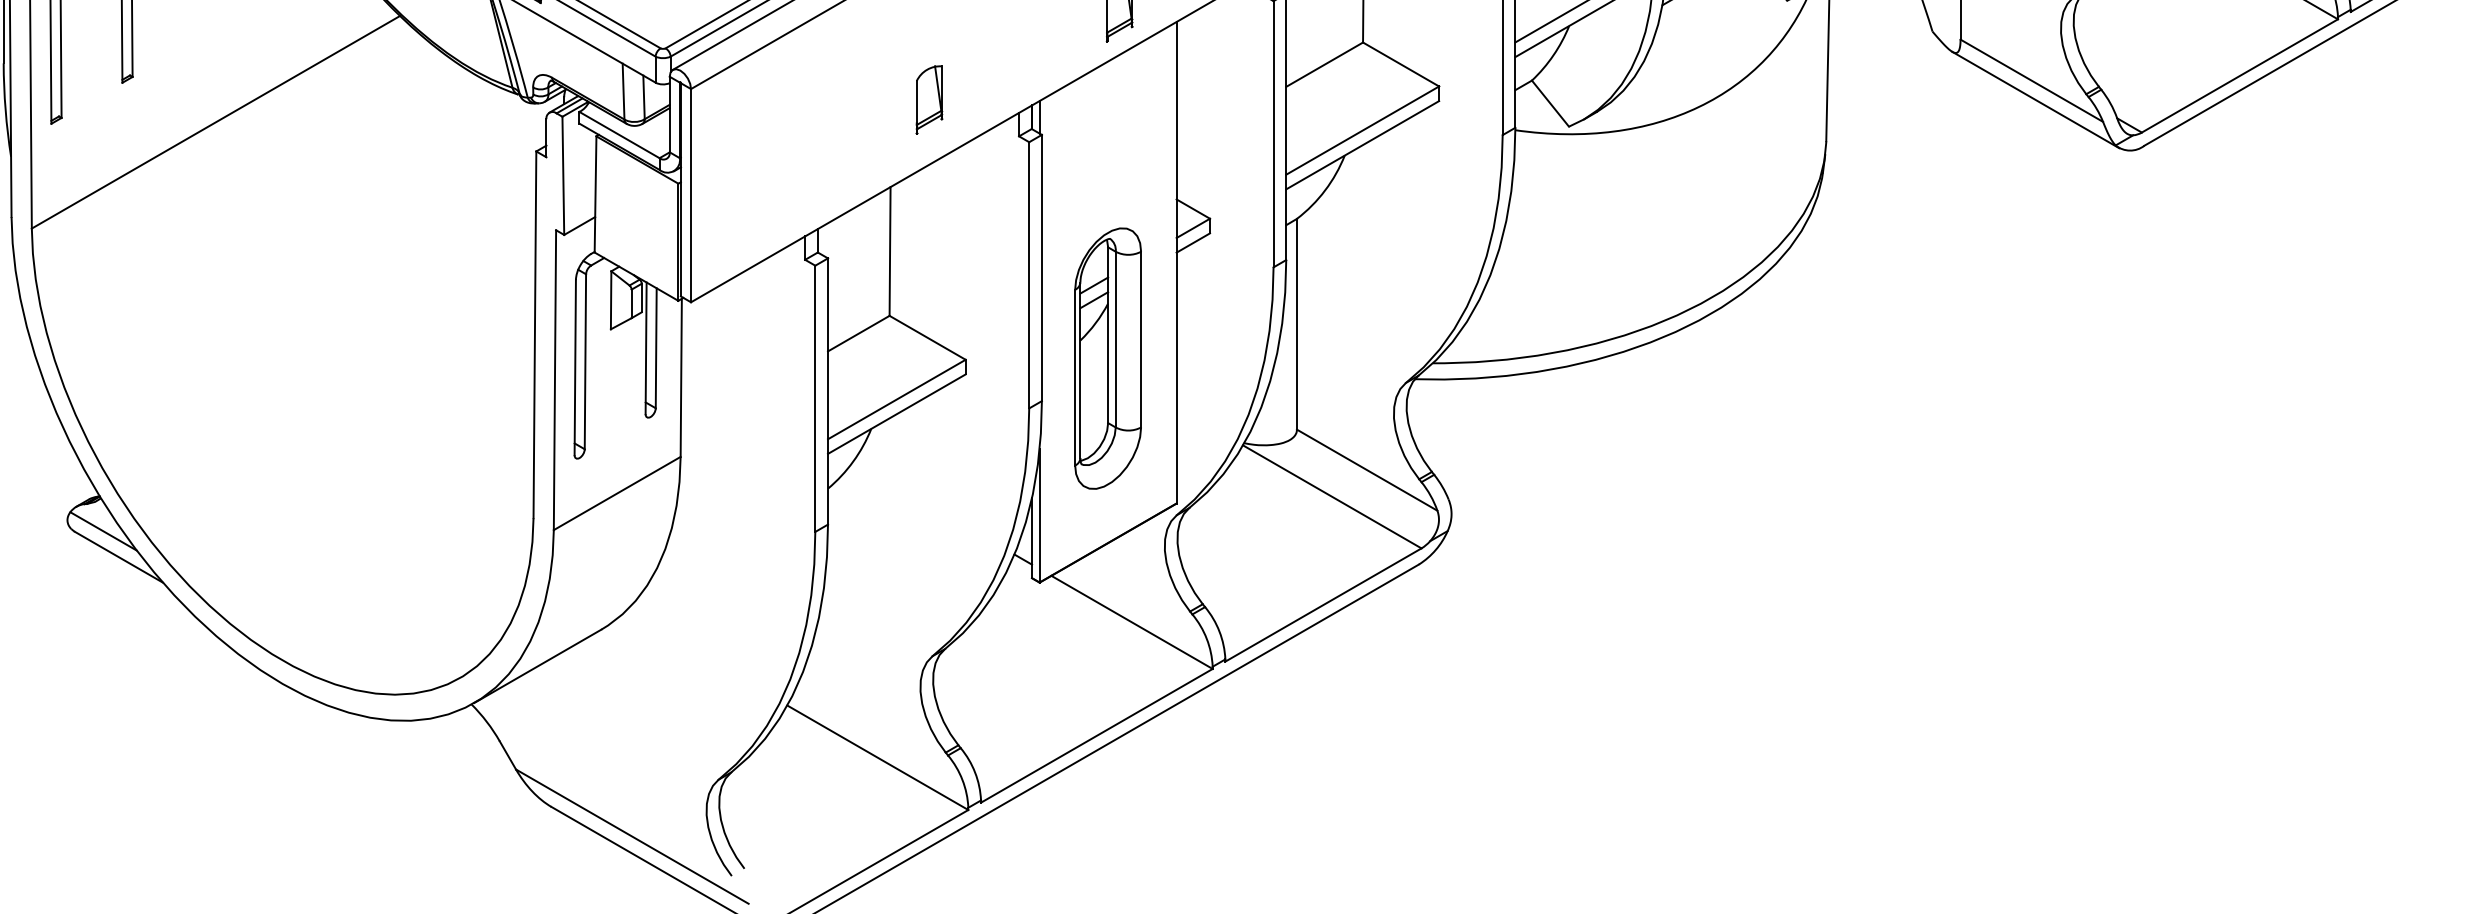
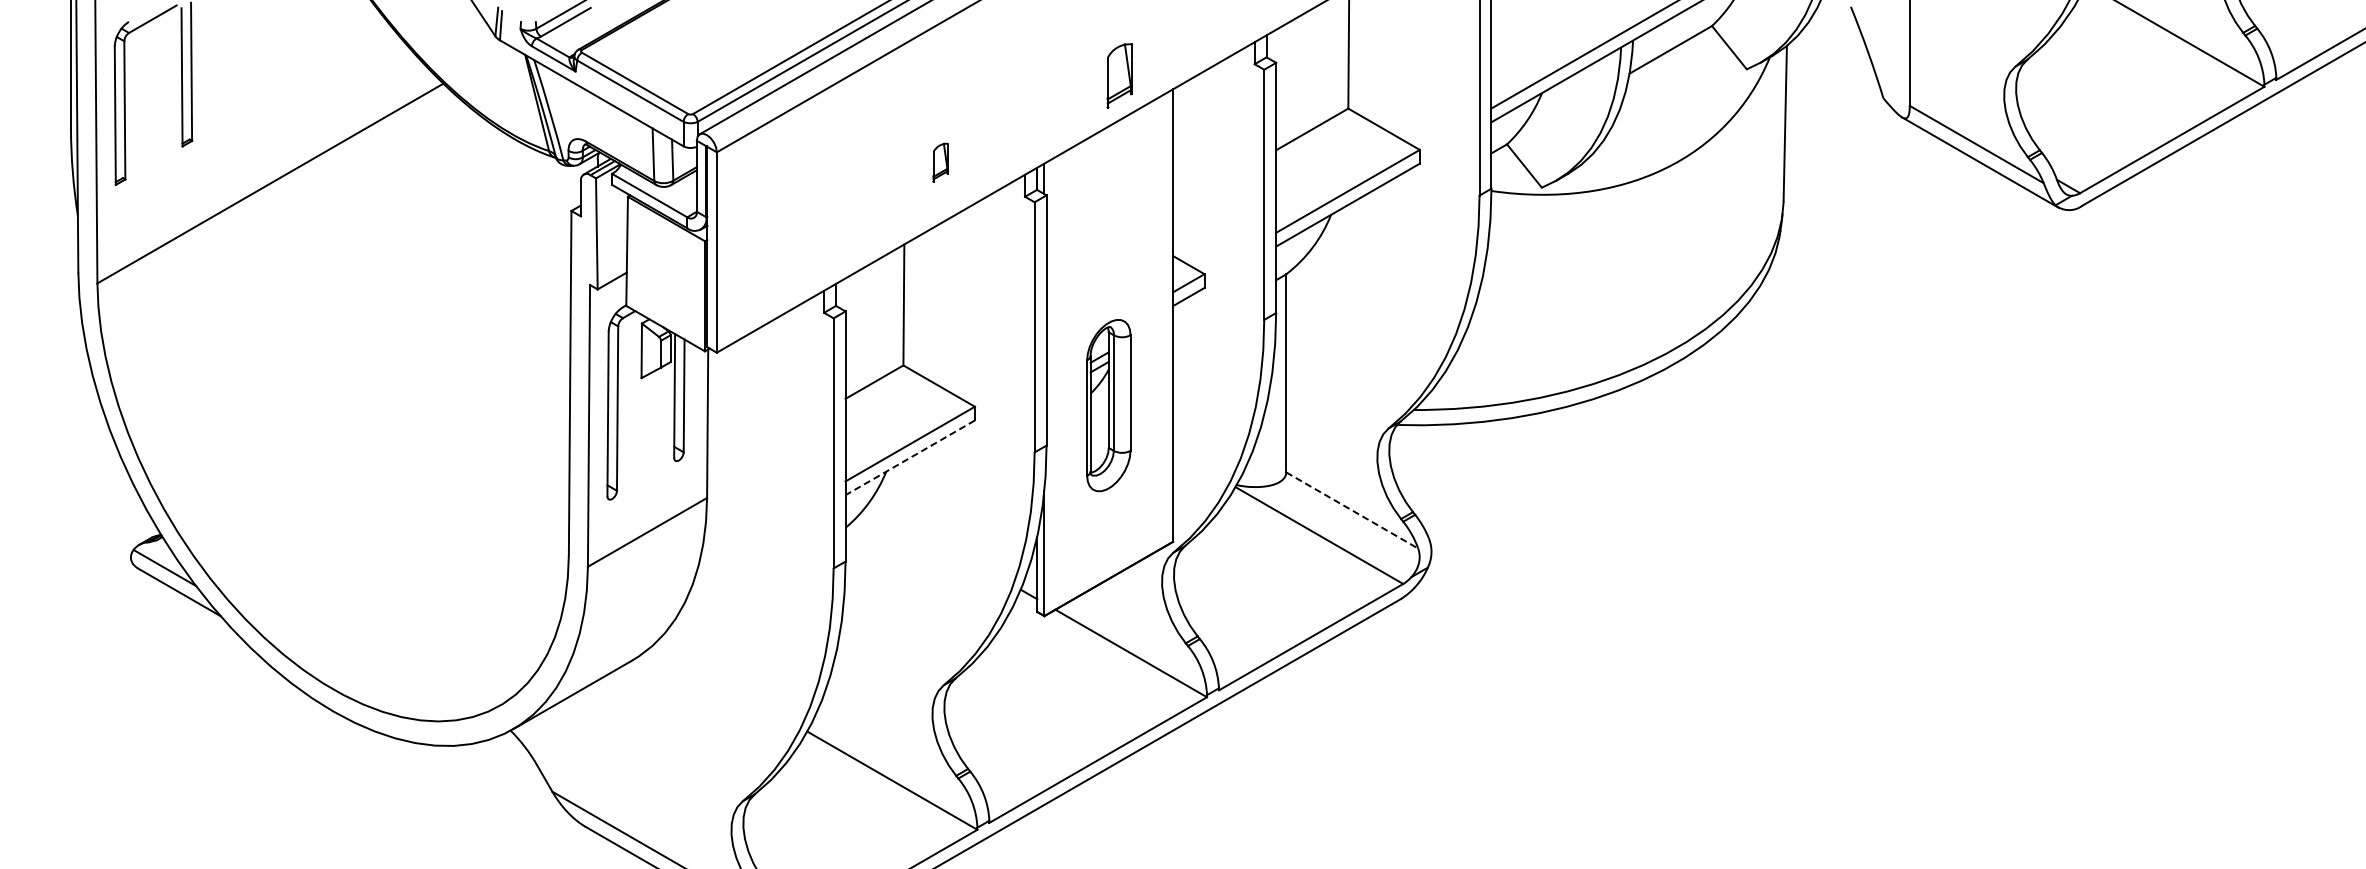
part: (929, 99) -> (940, 162), size x0.6
part: (1107, 358) -> (1108, 405), size x0.7
line: (897, 413) -> (910, 457), solid -> dashed
line: (1367, 470) -> (1352, 510), solid -> dashed

